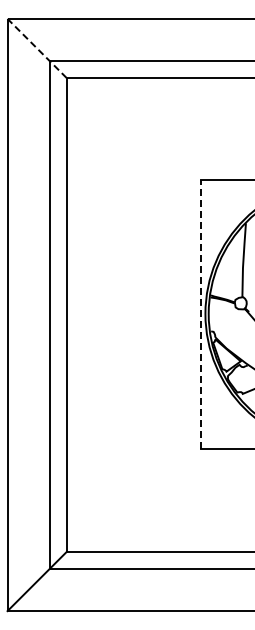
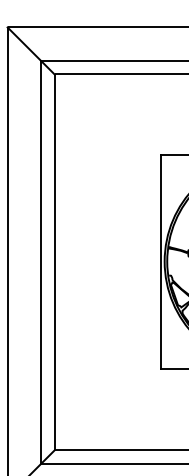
line: (37, 48) -> (31, 50), dashed -> solid
line: (200, 314) -> (160, 262), dashed -> solid

